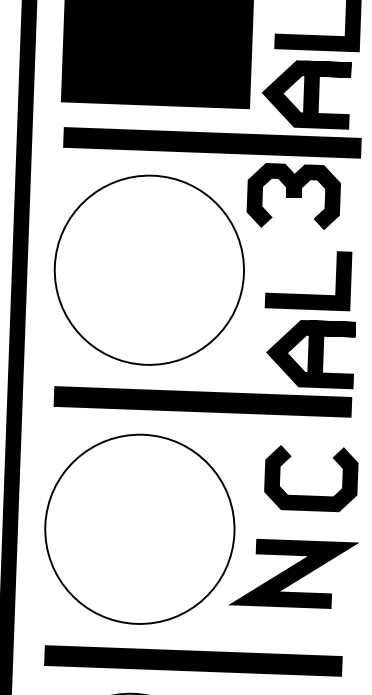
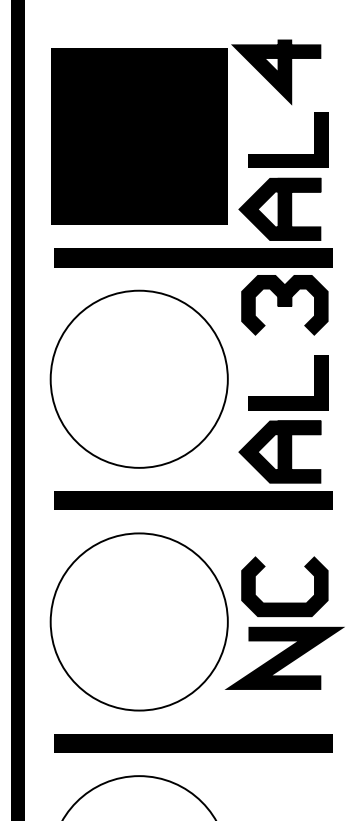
curve: (293, 196) -> (284, 305), moved
curve: (310, 353) -> (279, 451), moved
curve: (310, 495) -> (284, 602), moved

